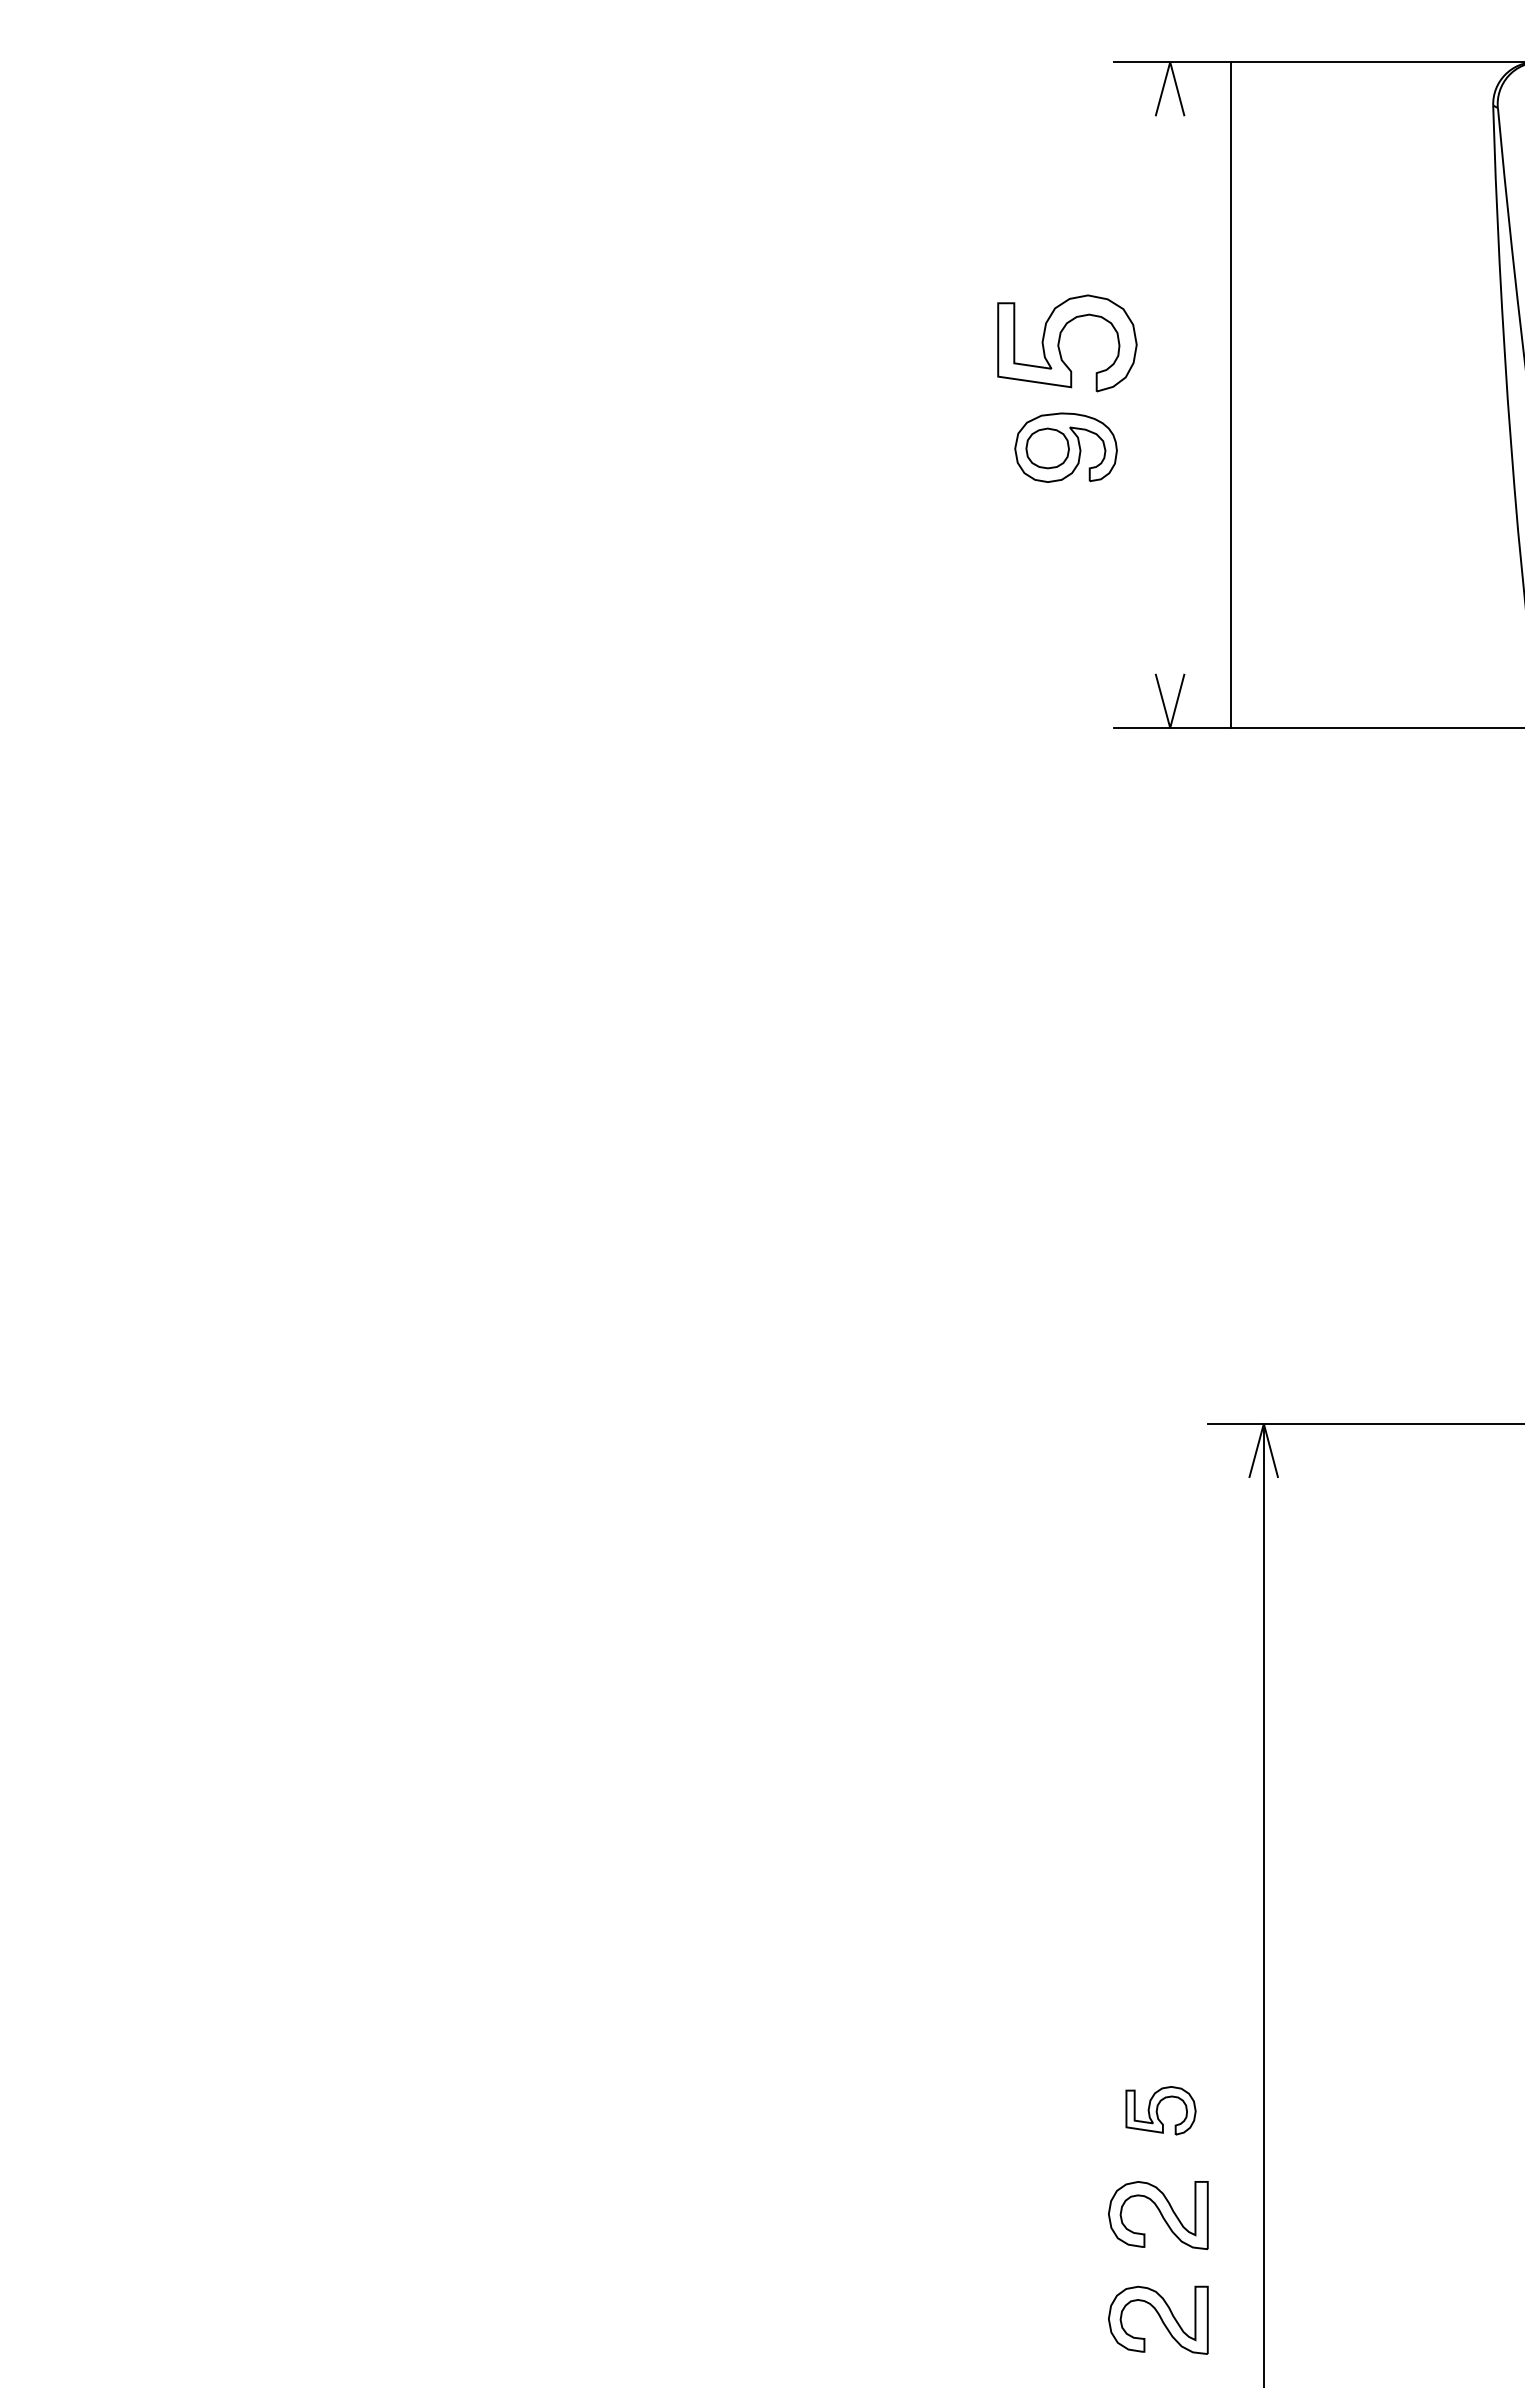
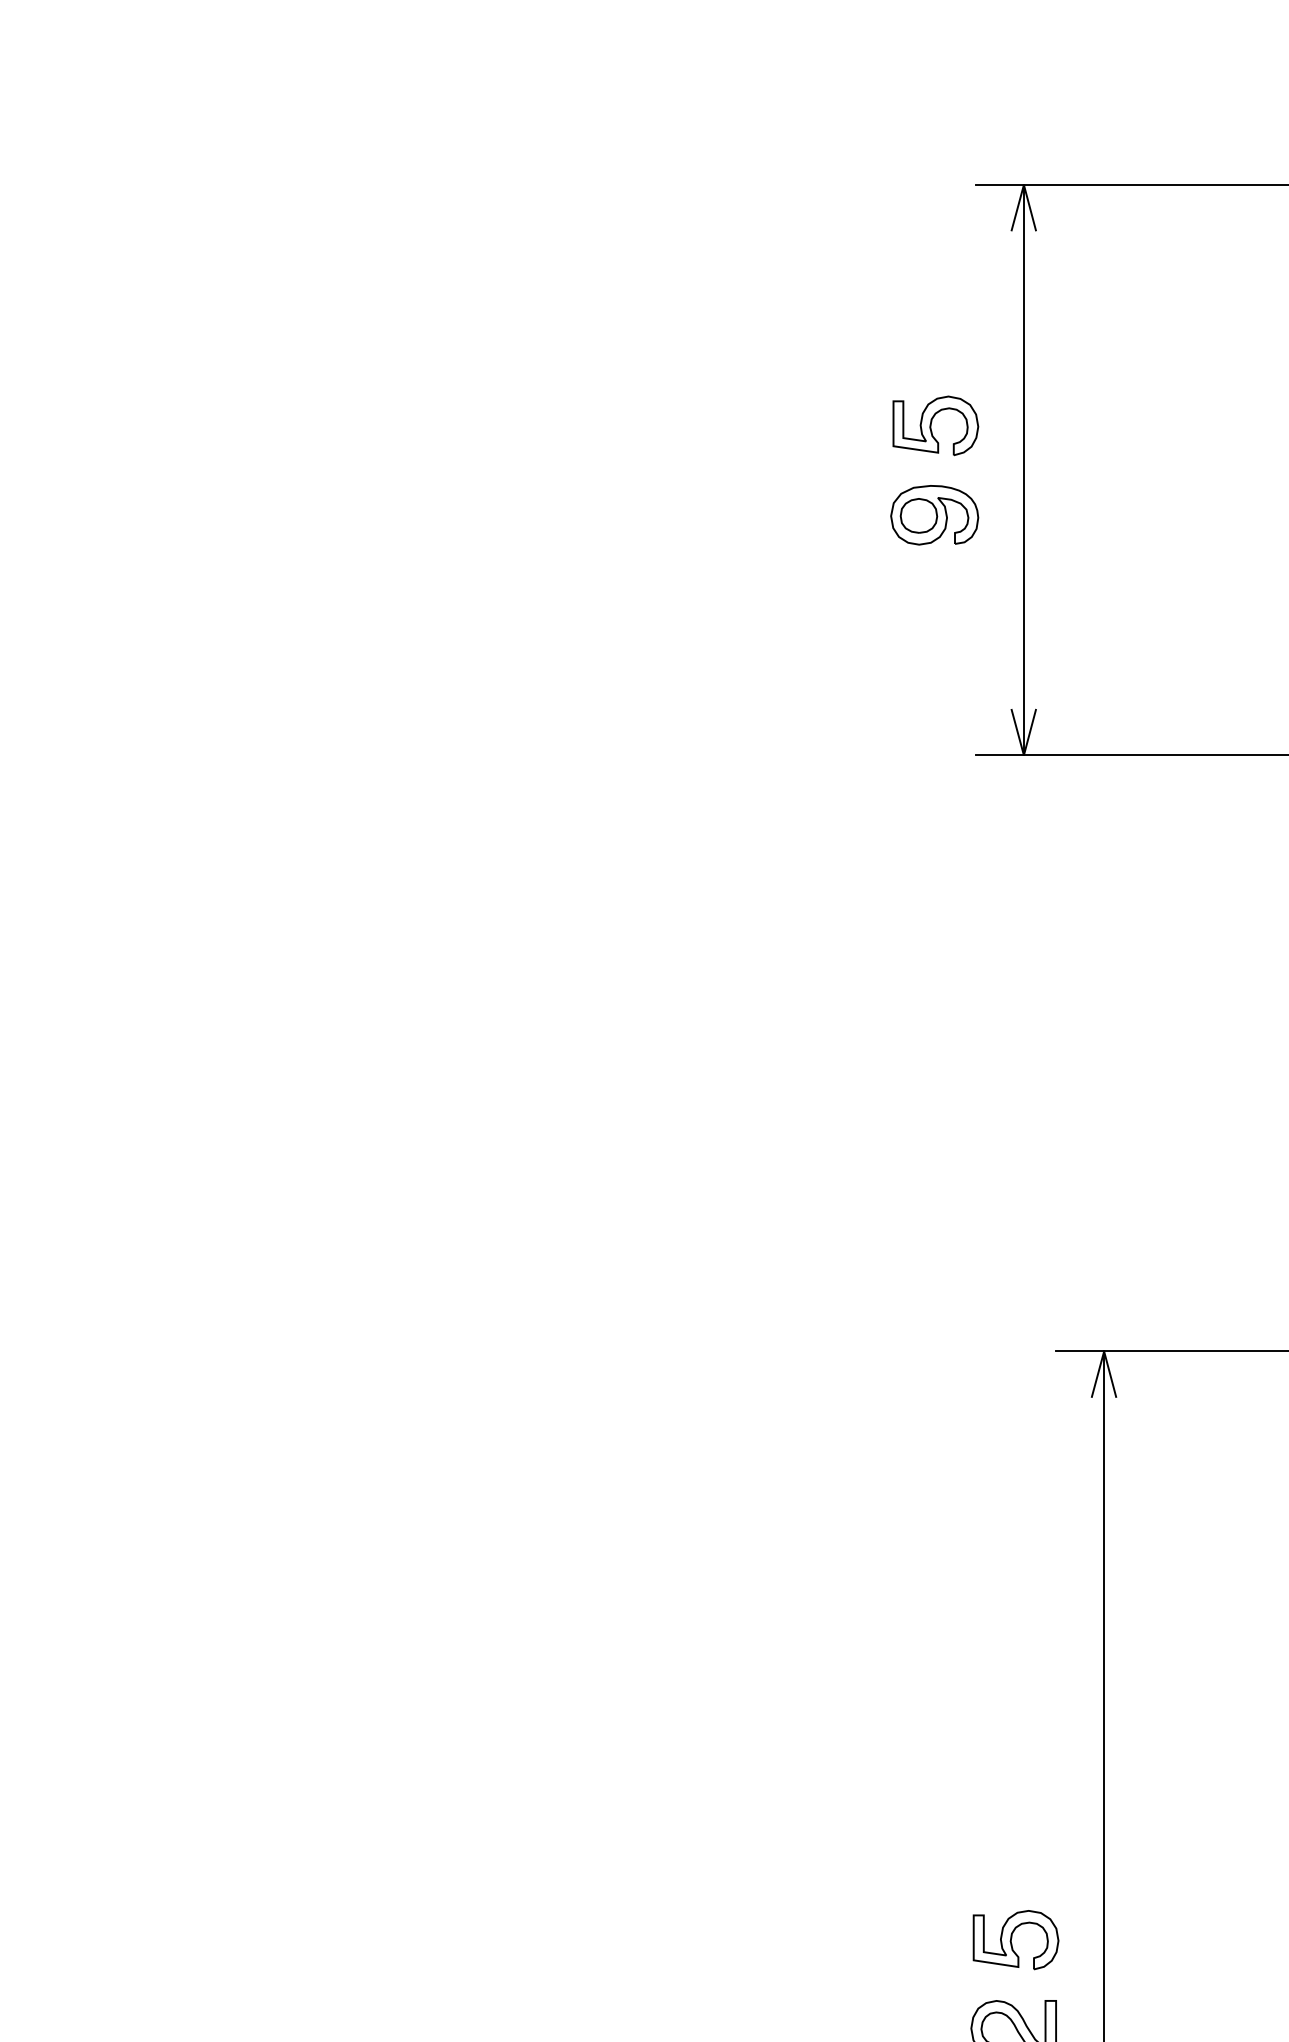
part: (1067, 343) -> (935, 425), size x0.71
line: (1231, 395) -> (1024, 470), moved
part: (1160, 2110) -> (1015, 1939), size x1.43

